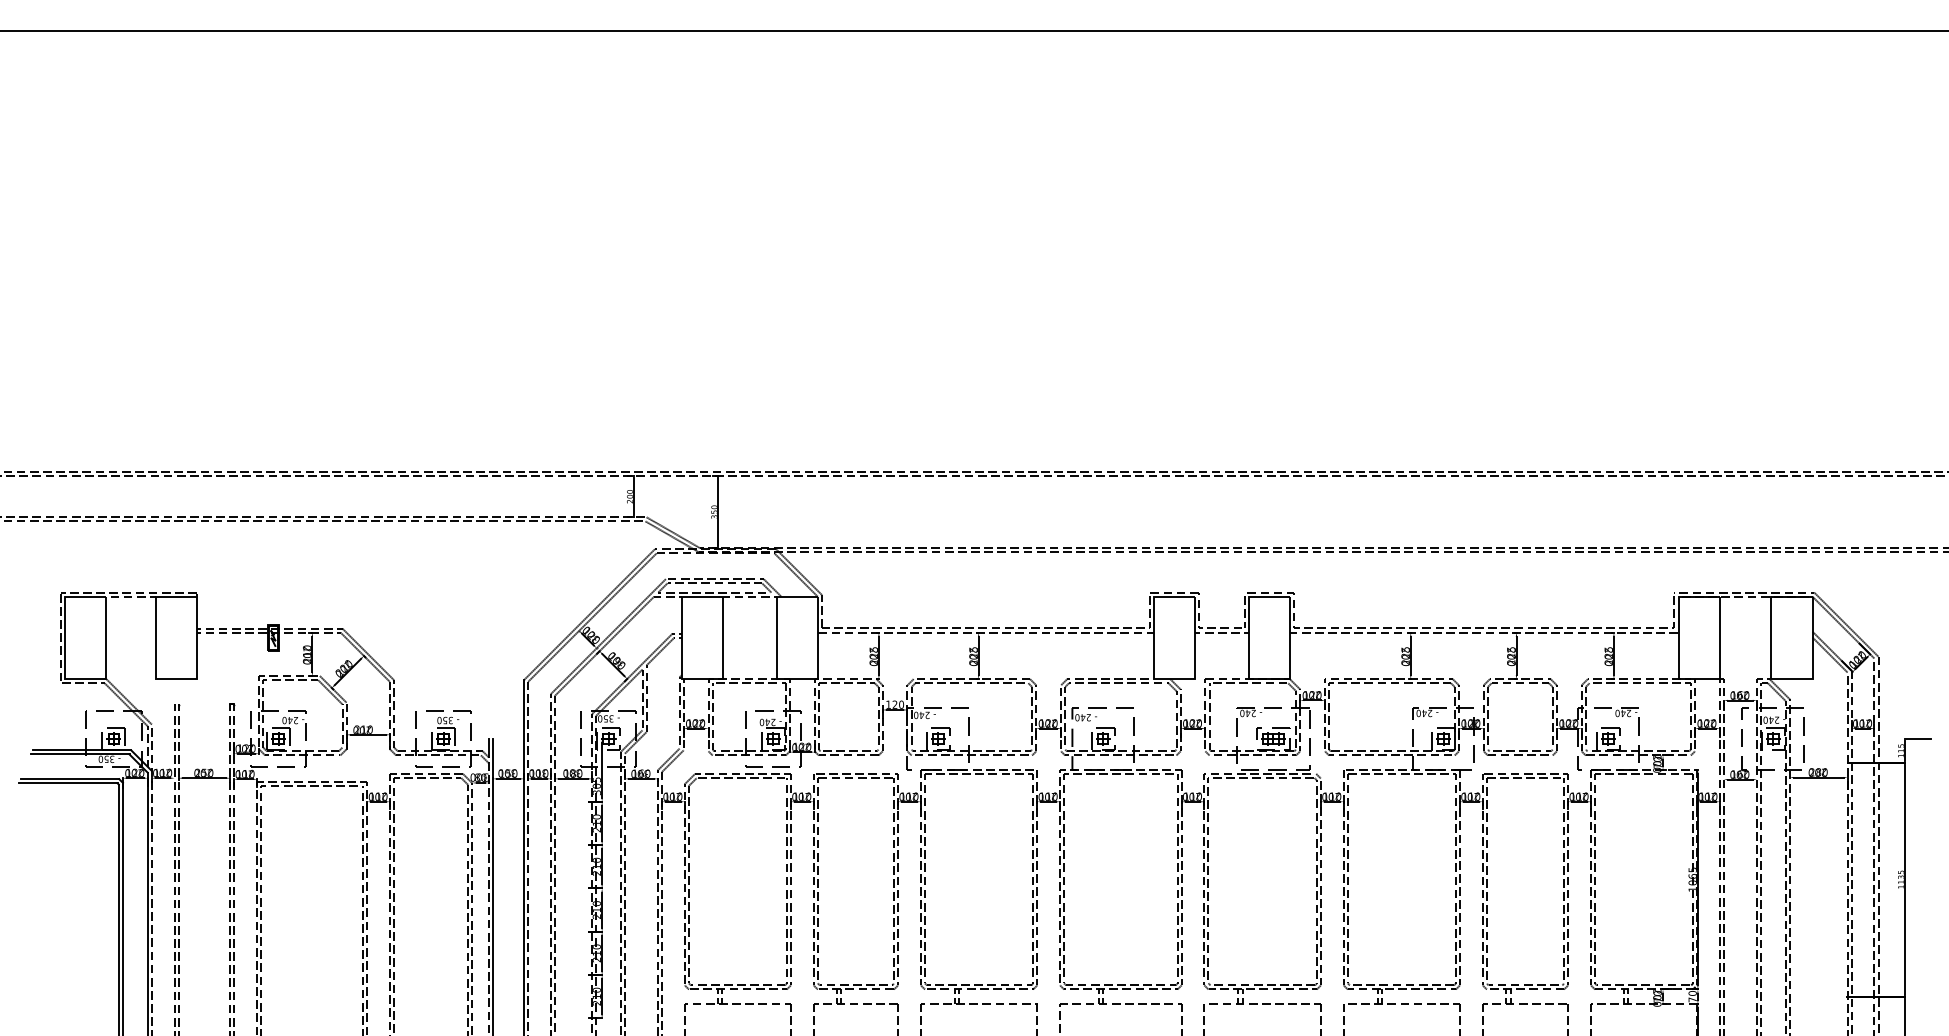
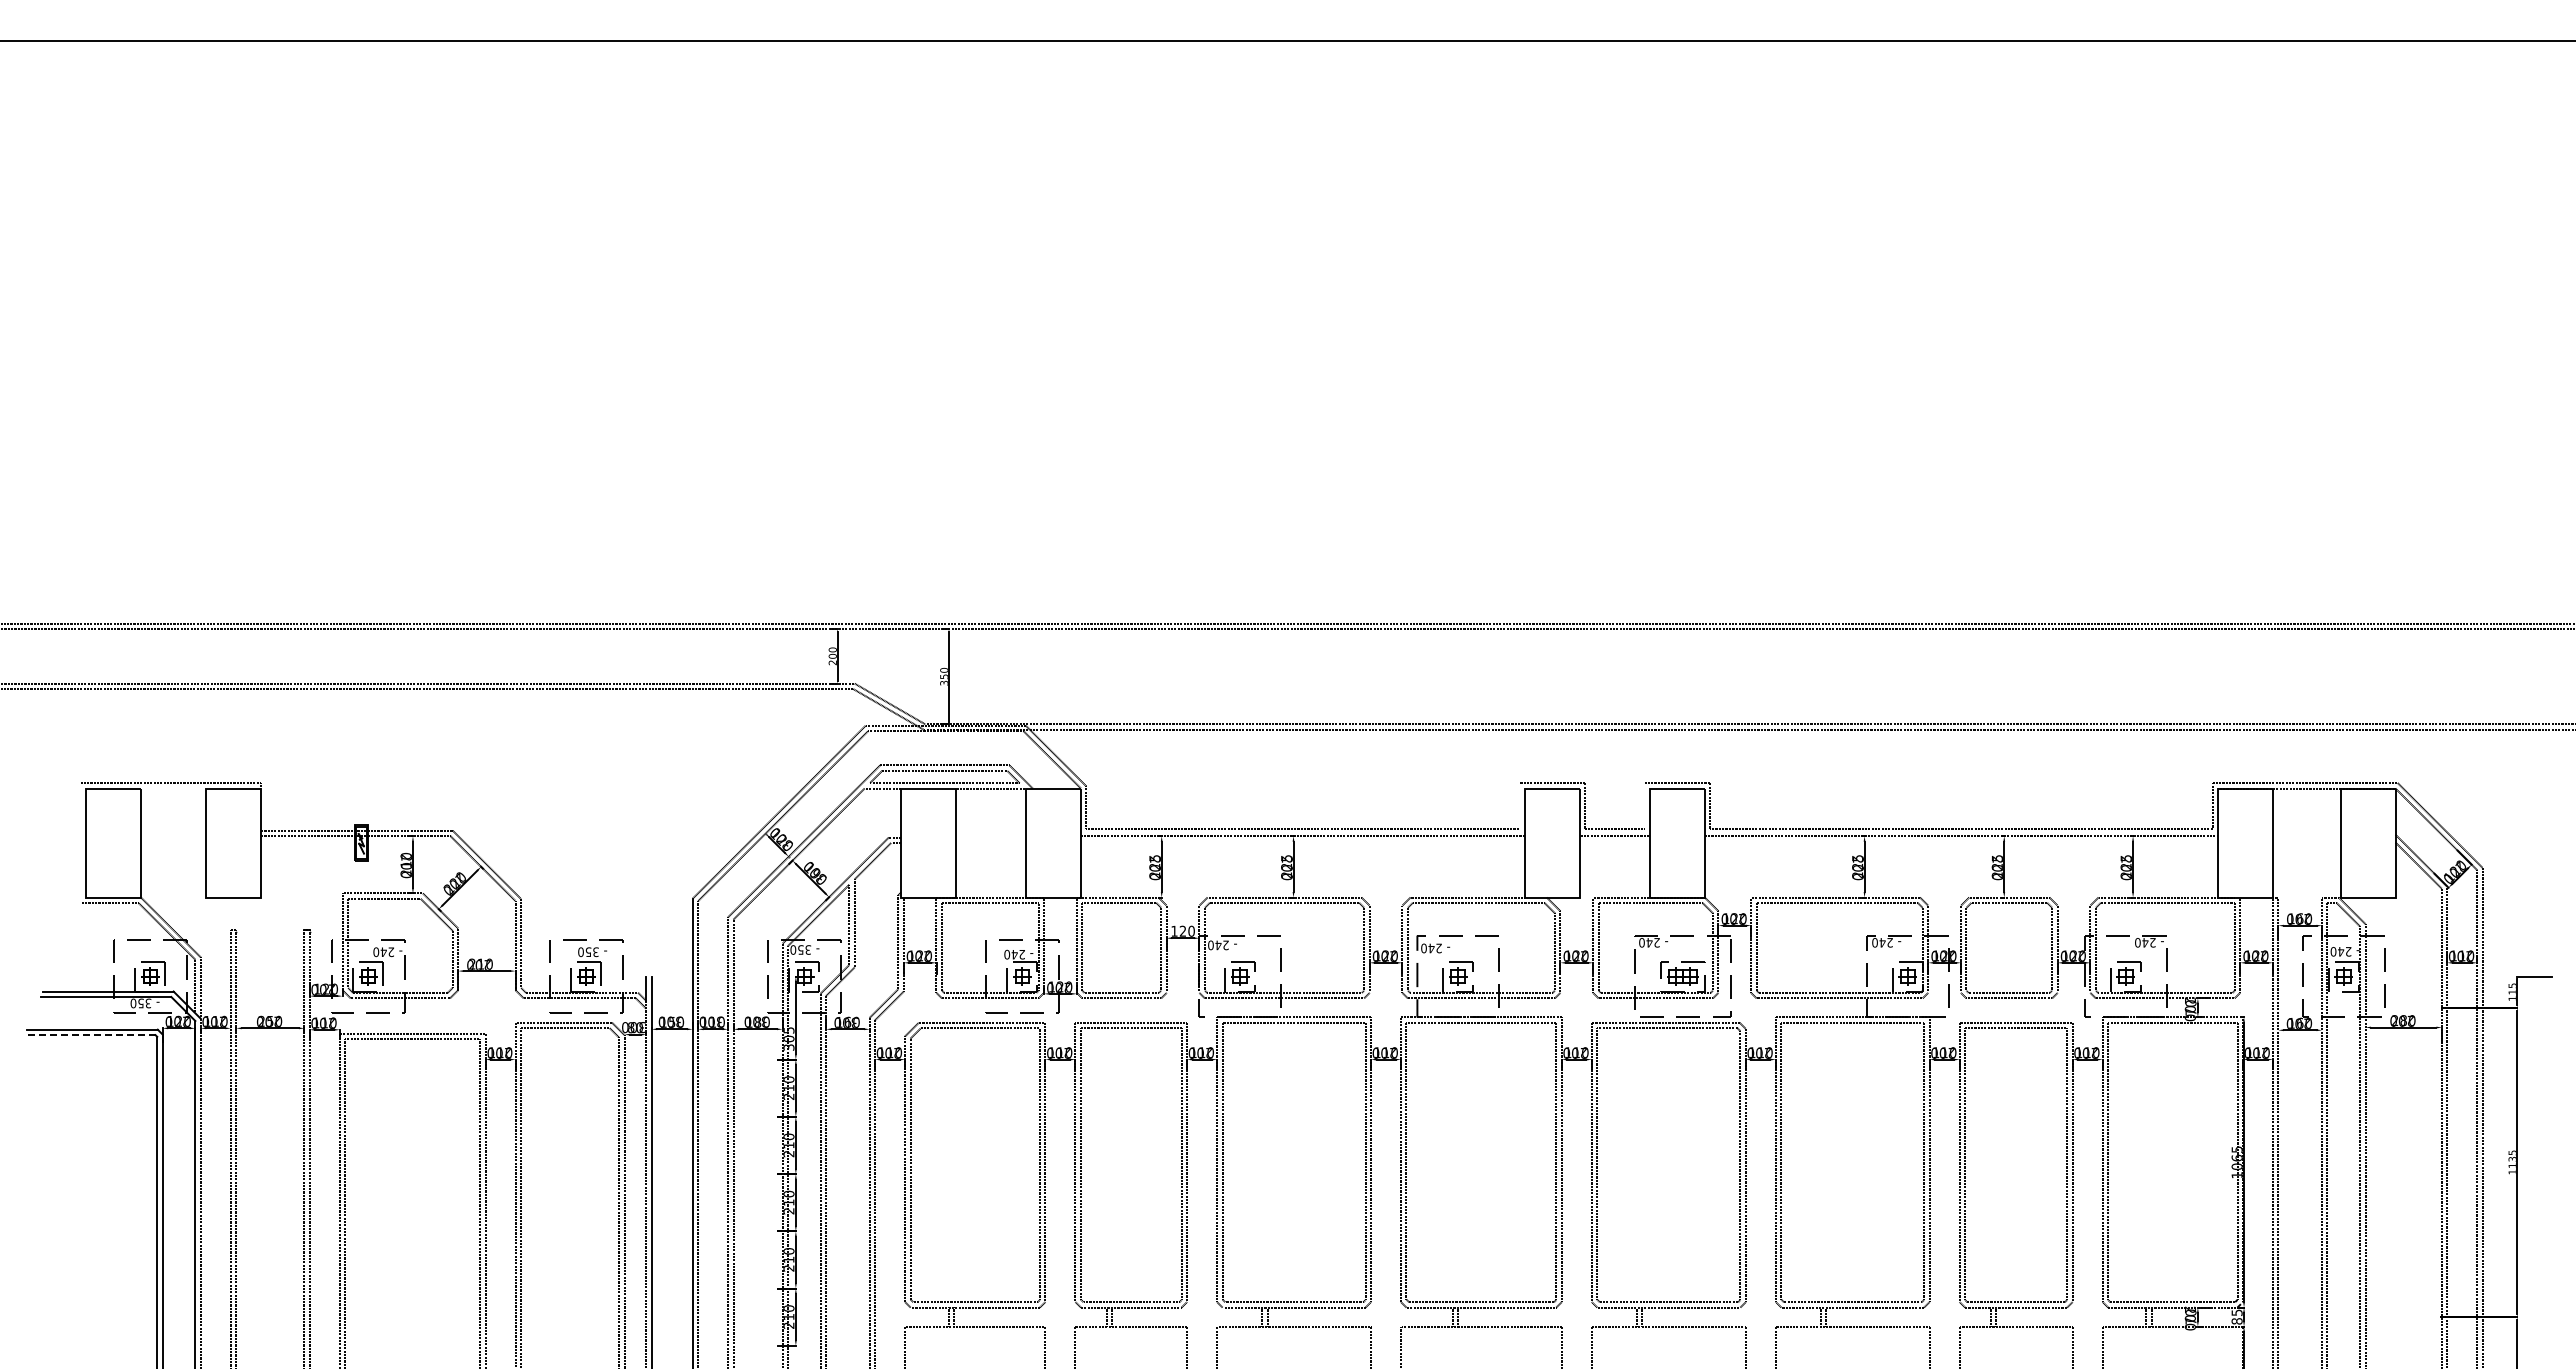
line: (131, 596) -> (173, 788), removed
line: (1149, 610) -> (1519, 806), removed
line: (1244, 610) -> (1644, 806), removed
line: (60, 637) -> (80, 842), removed
line: (67, 783) -> (89, 1035), solid -> dashed
text: (1692, 996) -> (2236, 1316), 70 -> 85

